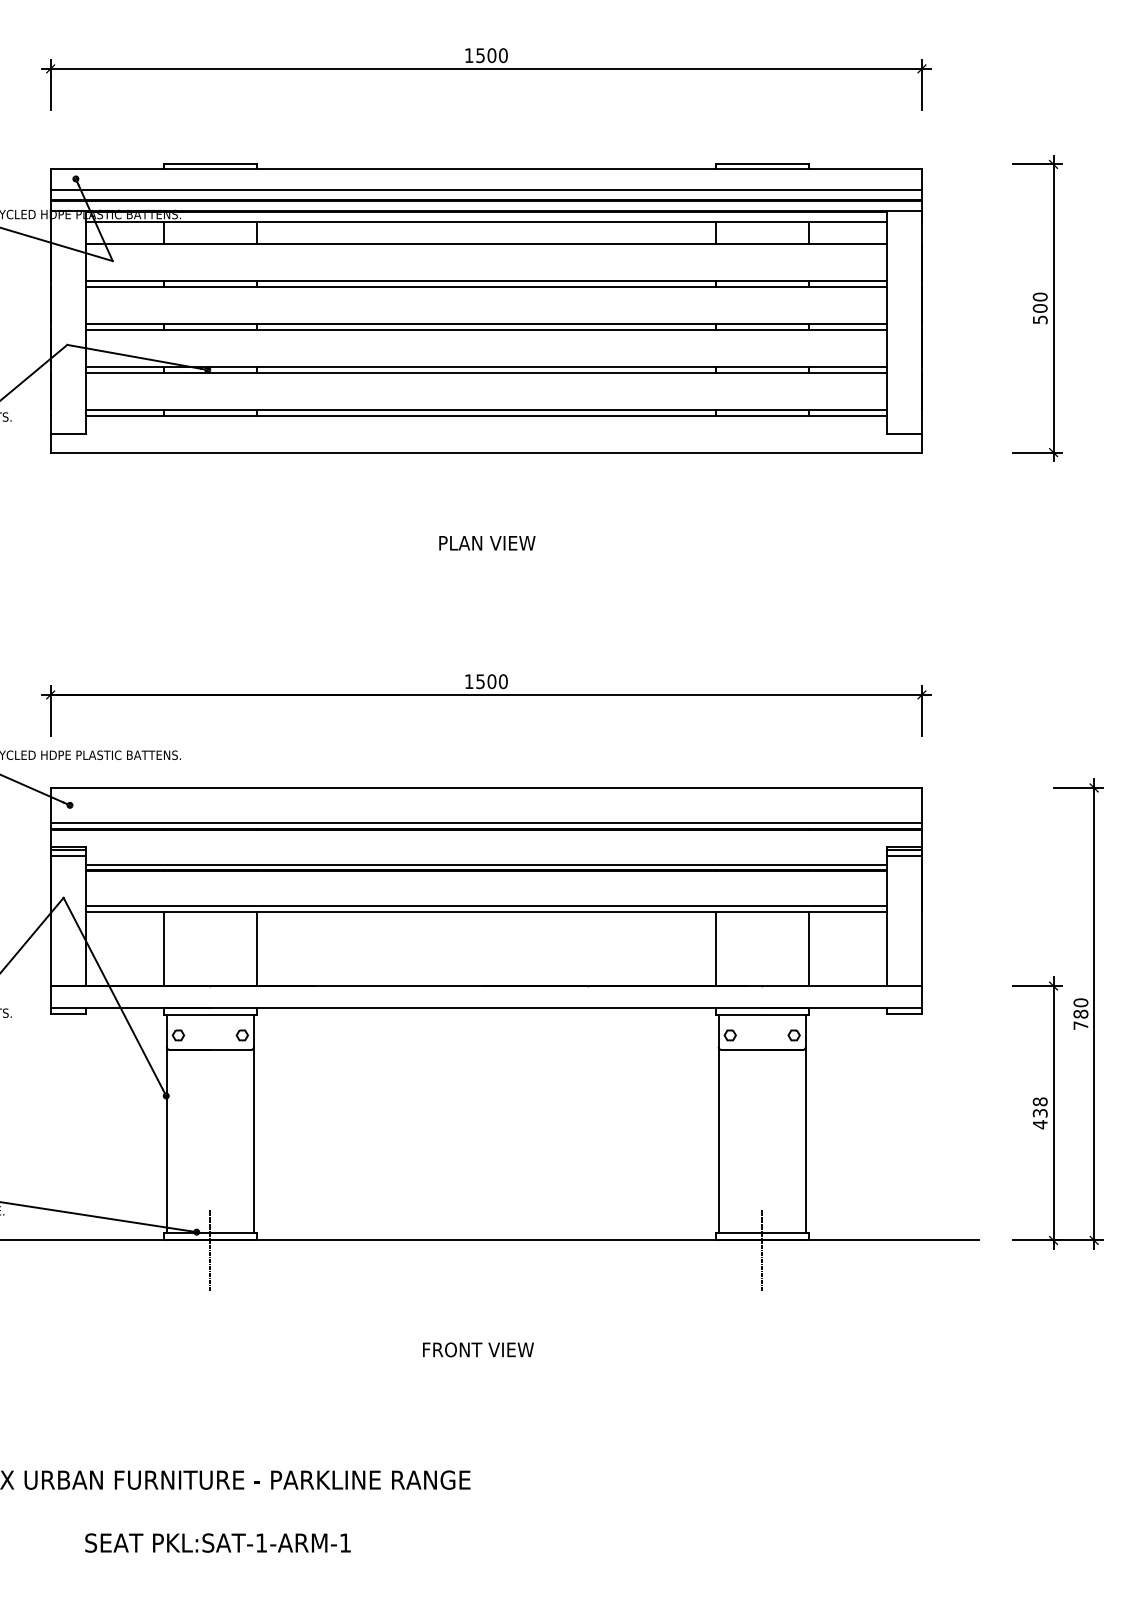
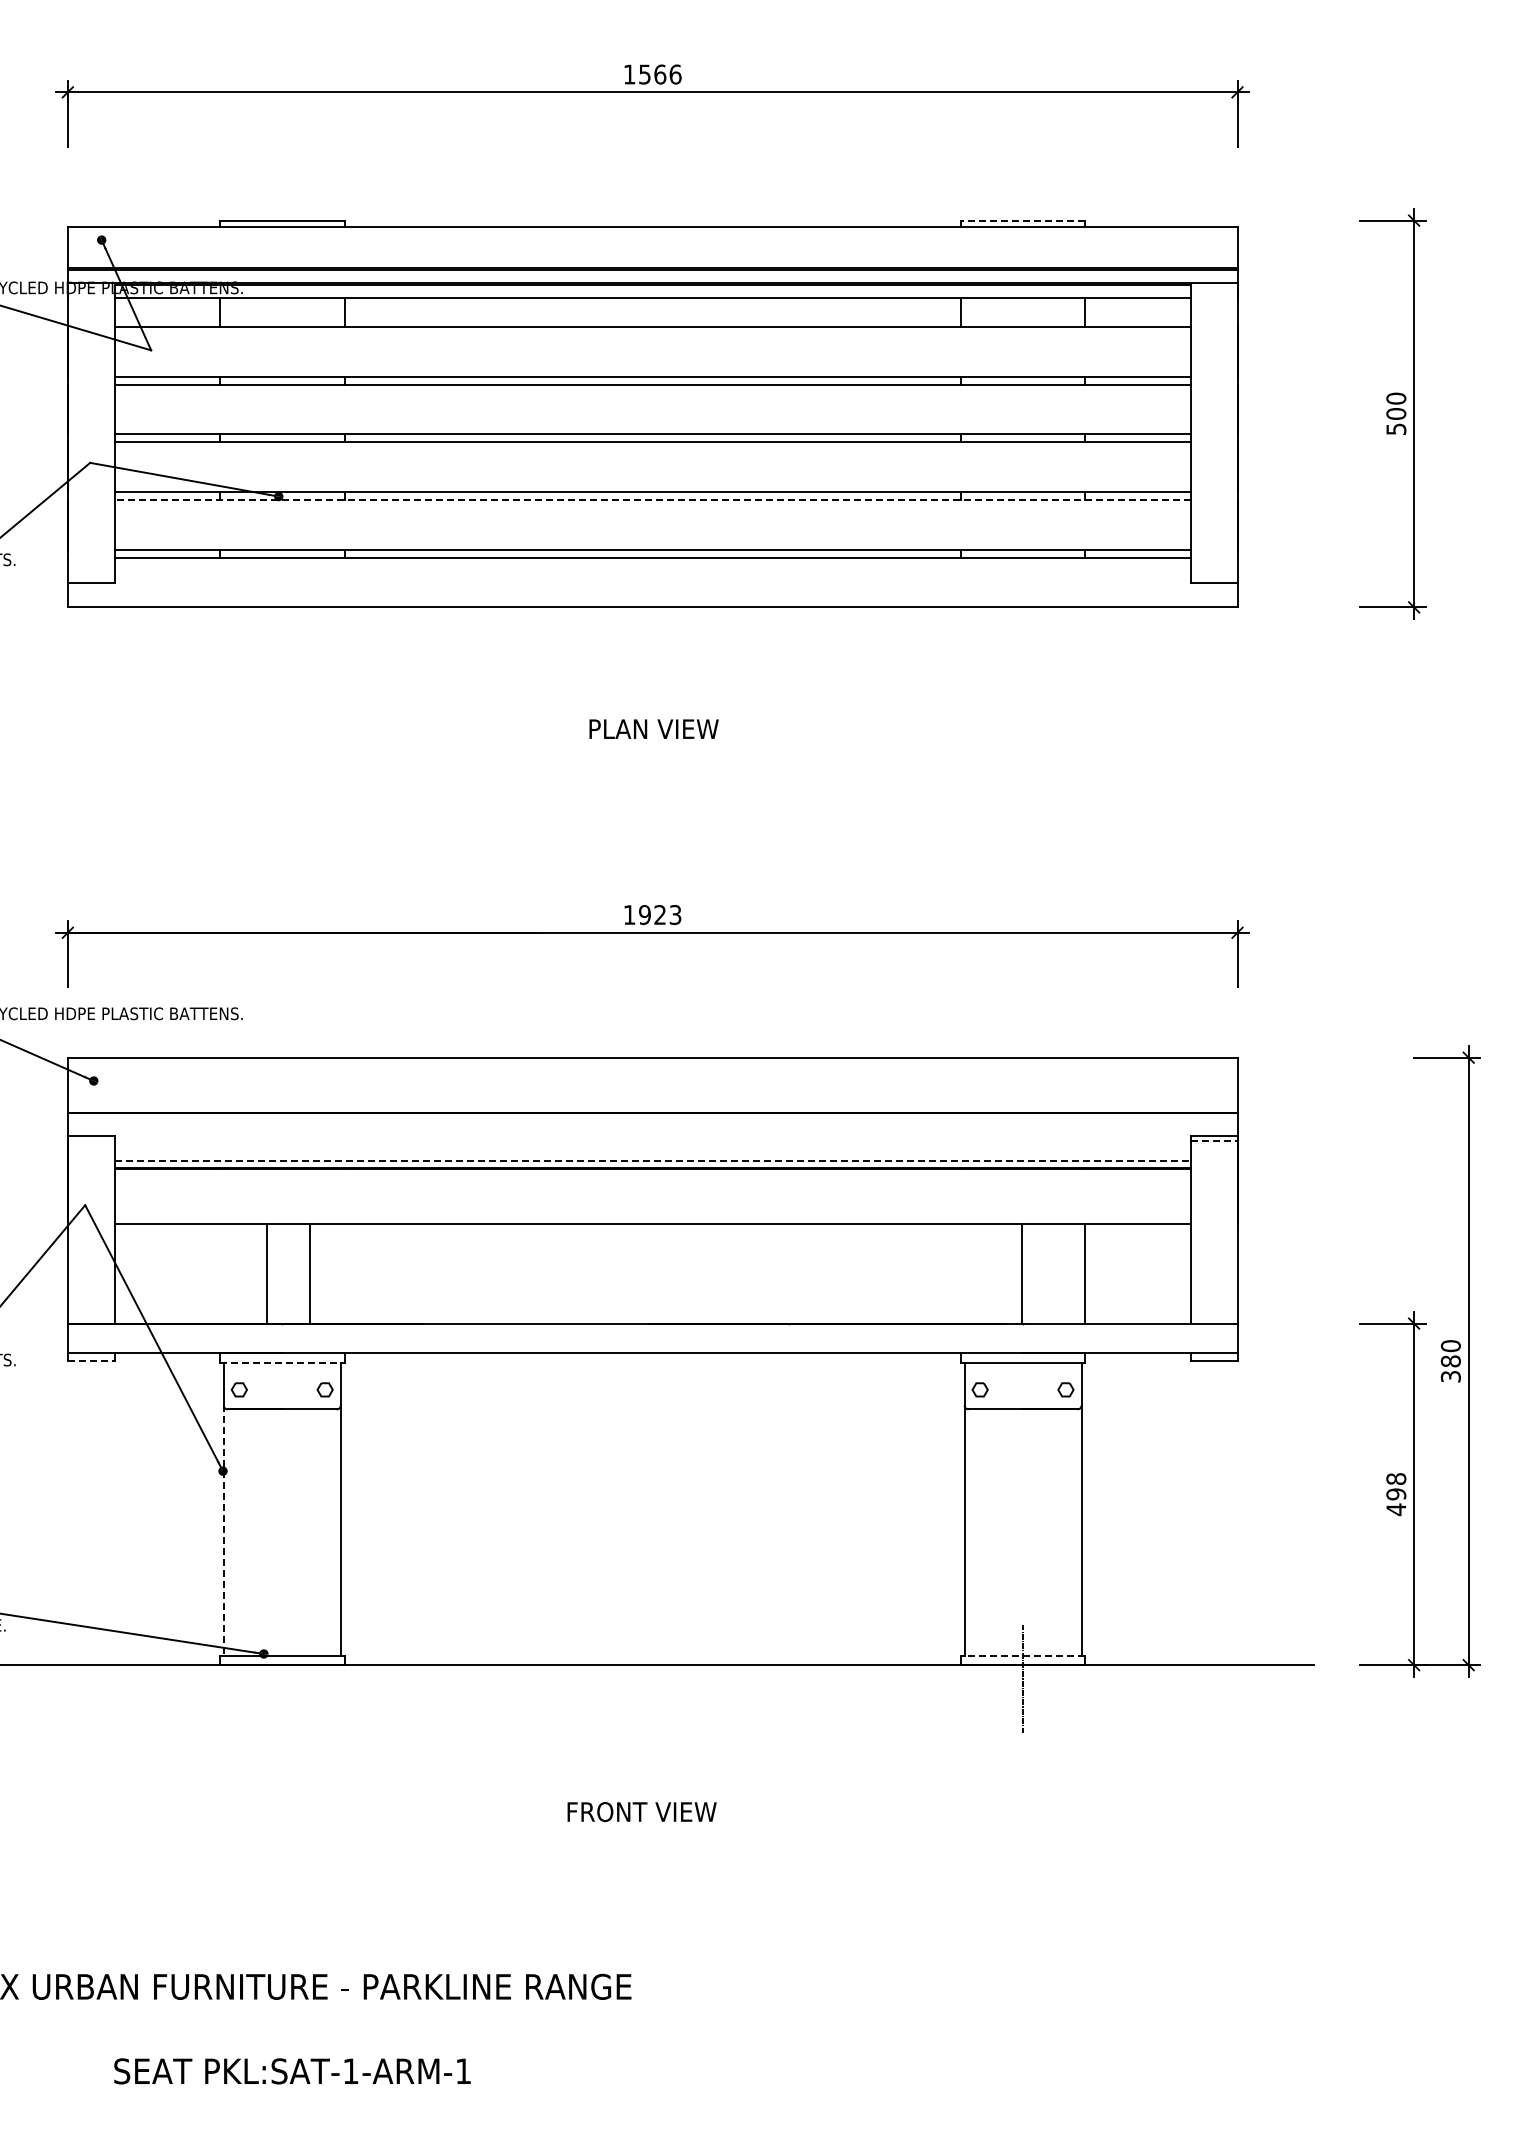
text: (497, 55) -> (667, 74), 1500 -> 1566
line: (761, 164) -> (1022, 220), solid -> dashed
line: (486, 190) -> (652, 255), removed
line: (486, 372) -> (652, 500), solid -> dashed
text: (492, 682) -> (660, 915), 1500 -> 1923
line: (486, 823) -> (652, 1105), removed
line: (67, 849) -> (90, 1140), removed
line: (904, 849) -> (1214, 1140), solid -> dashed
line: (67, 855) -> (90, 1148), removed
line: (904, 855) -> (1213, 1148), removed
line: (486, 864) -> (653, 1160), solid -> dashed
line: (486, 906) -> (652, 1216), removed
line: (163, 948) -> (309, 1273), moved
line: (256, 948) -> (266, 1273), moved
line: (715, 948) -> (1021, 1273), moved
line: (68, 1014) -> (91, 1361), solid -> dashed
line: (210, 1015) -> (282, 1362), solid -> dashed
text: (1080, 1025) -> (1450, 1376), 780 -> 380
text: (1040, 1113) -> (1396, 1494), 438 -> 498
line: (166, 1140) -> (223, 1531), solid -> dashed
line: (761, 1233) -> (1022, 1655), solid -> dashed
line: (210, 1250) -> (282, 1678), removed

